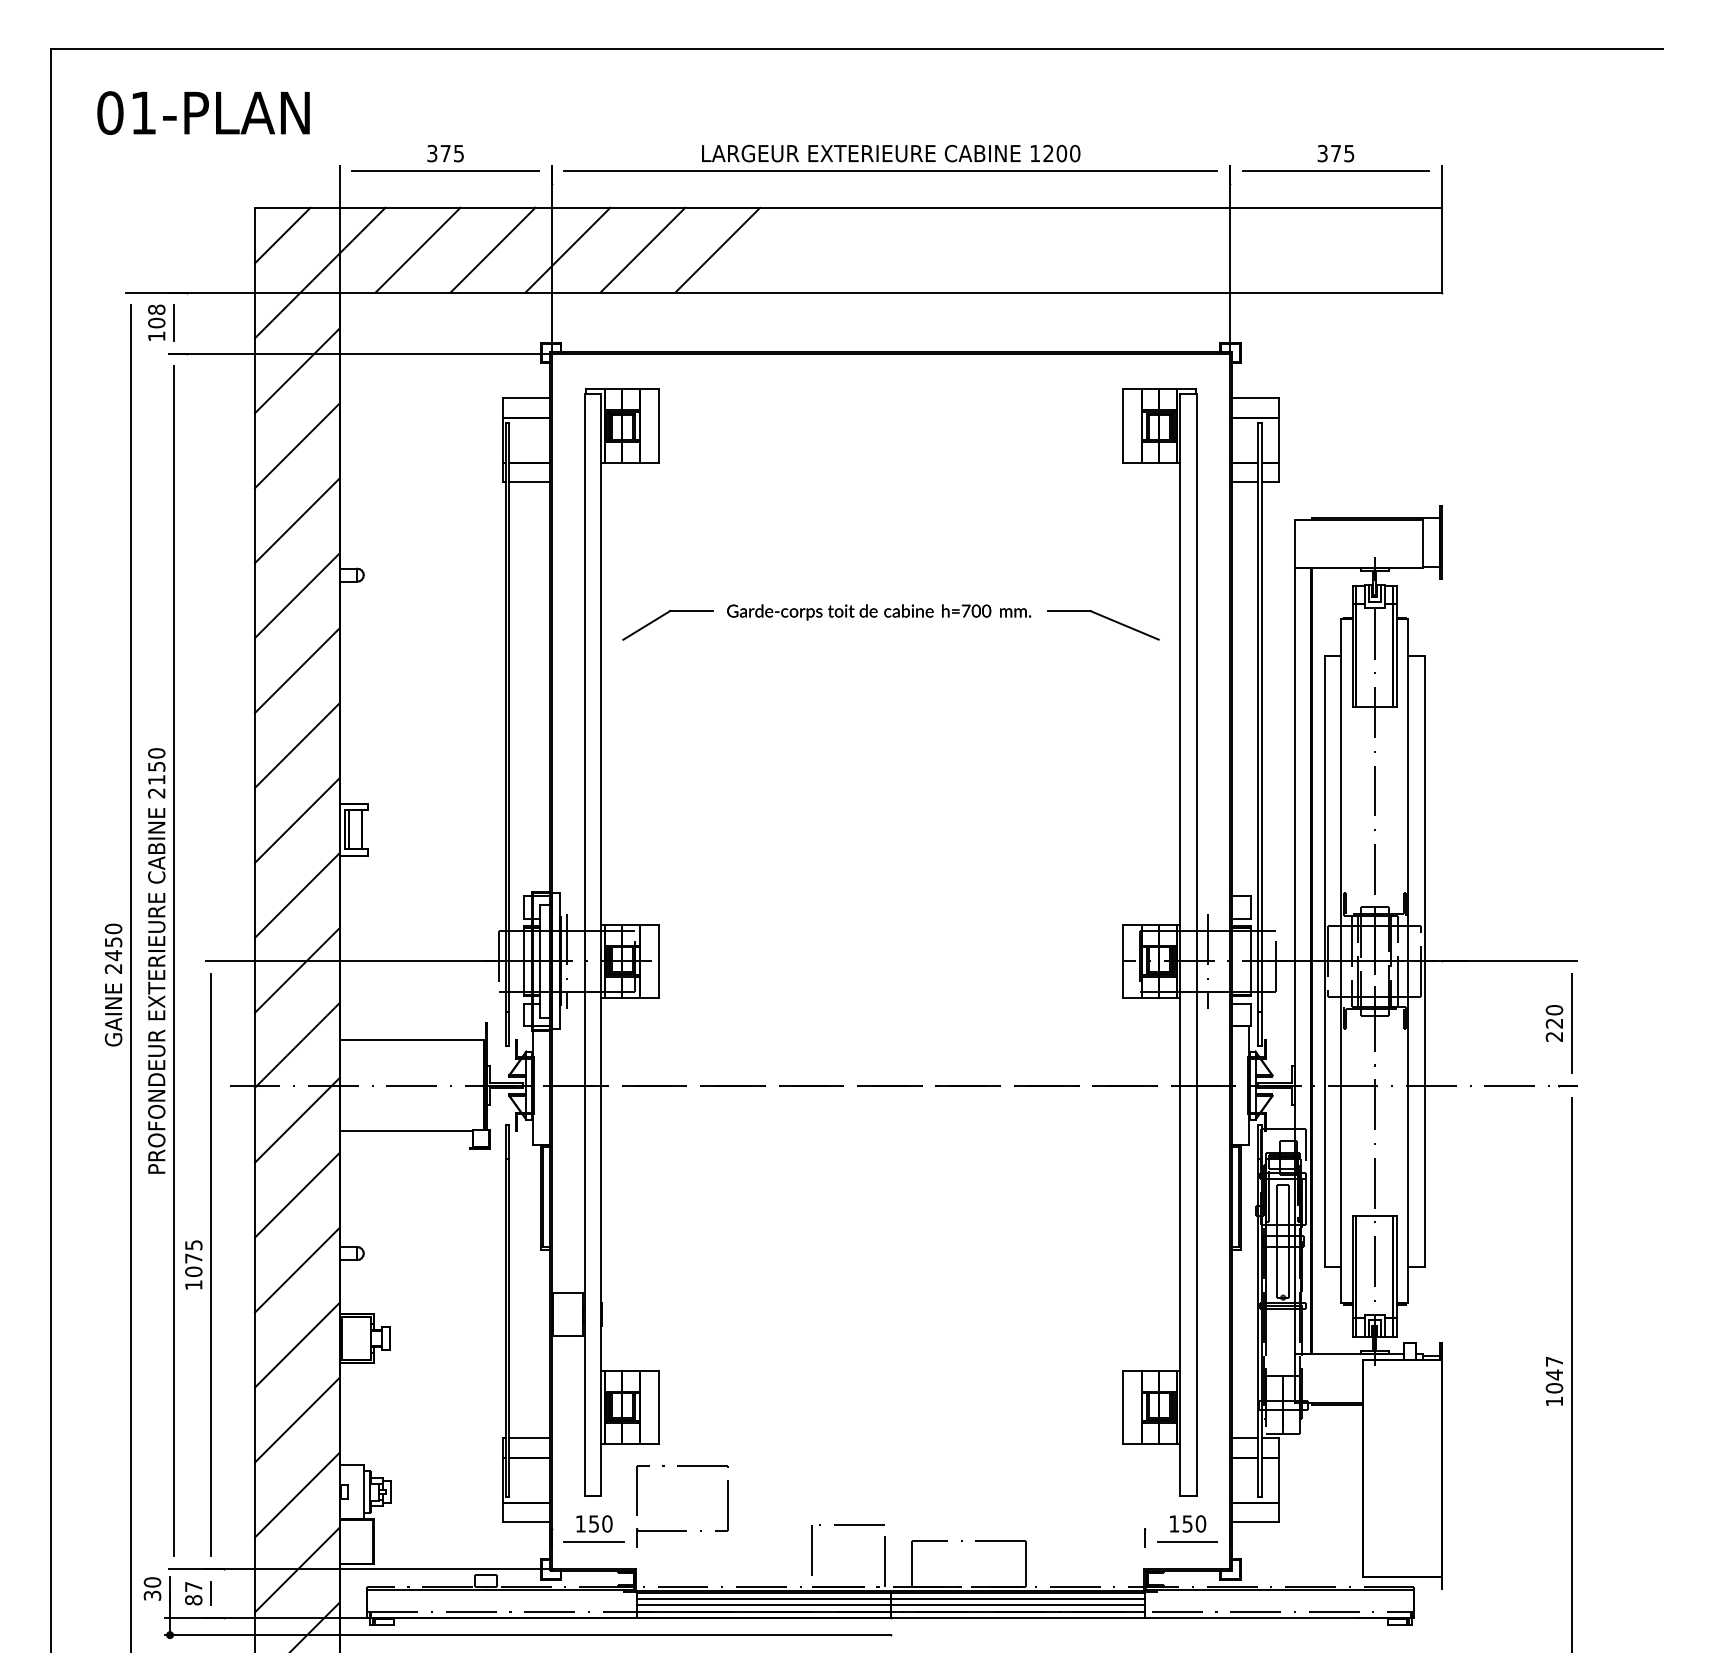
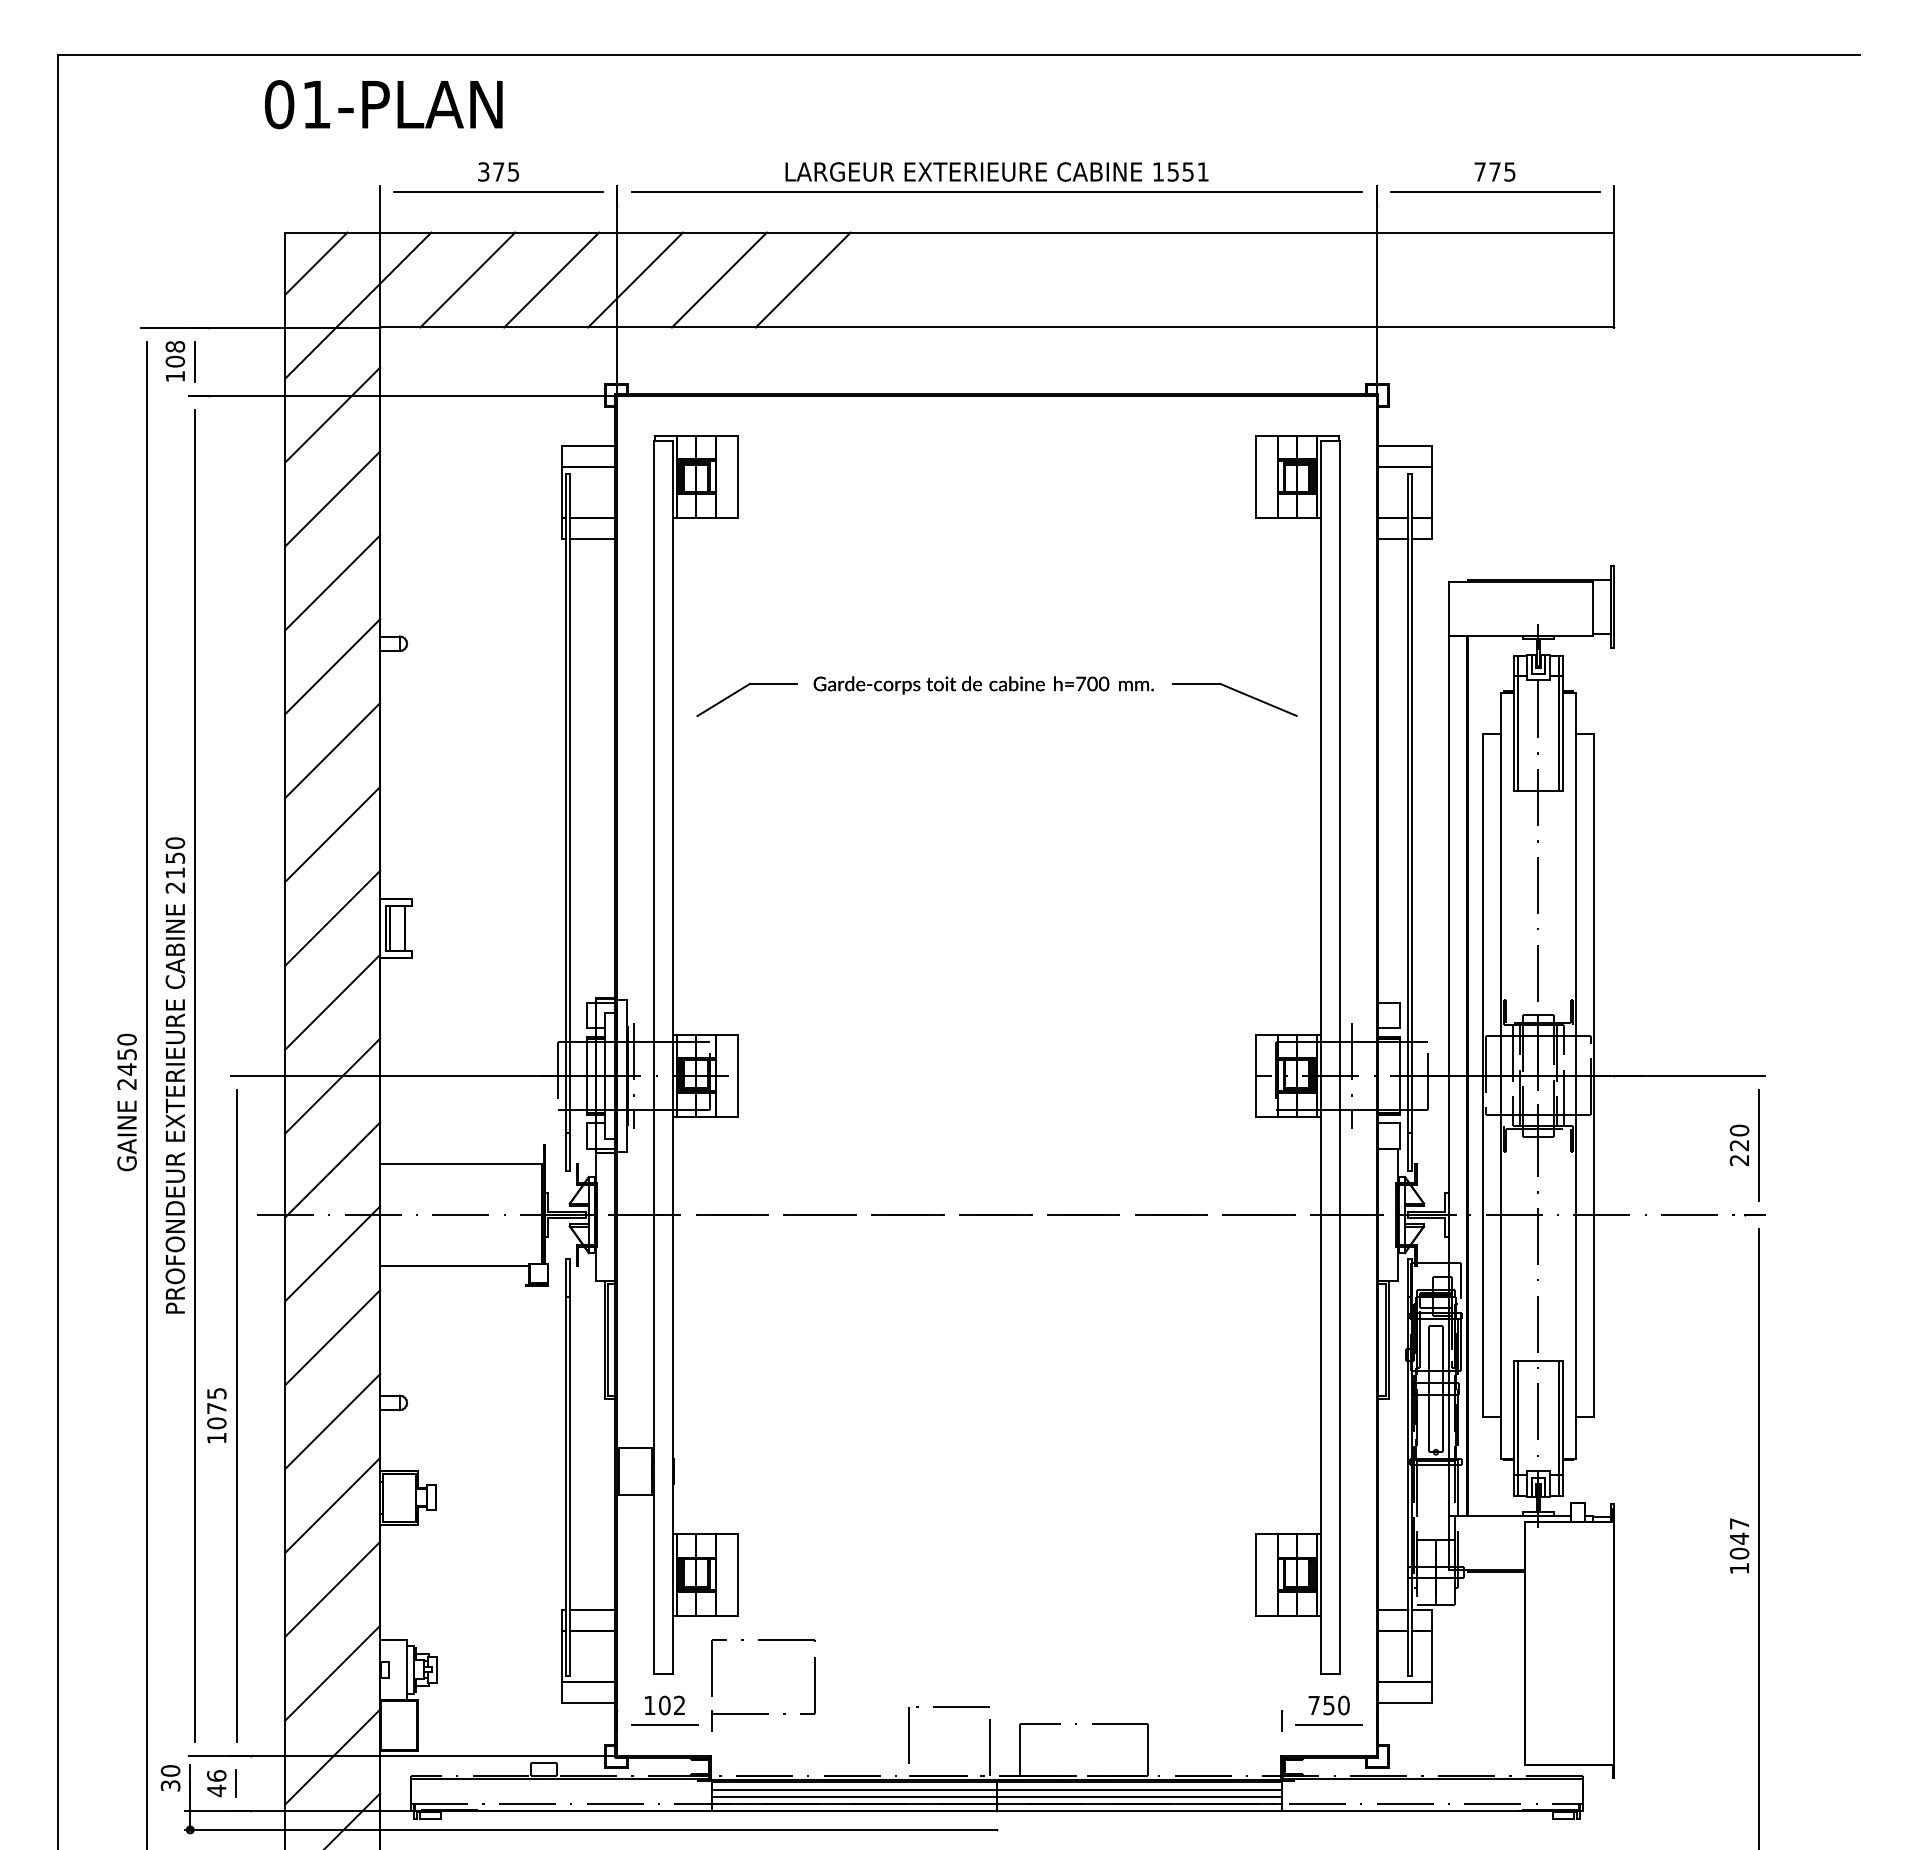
text: (203, 112) -> (383, 104), moved
text: (1061, 153) -> (1187, 171), 1200 -> 1551
text: (1322, 153) -> (1479, 171), 375 -> 775
text: (600, 1523) -> (672, 1705), 150 -> 102
text: (1173, 1523) -> (1313, 1705), 150 -> 750
text: (193, 1593) -> (216, 1783), 87 -> 46

